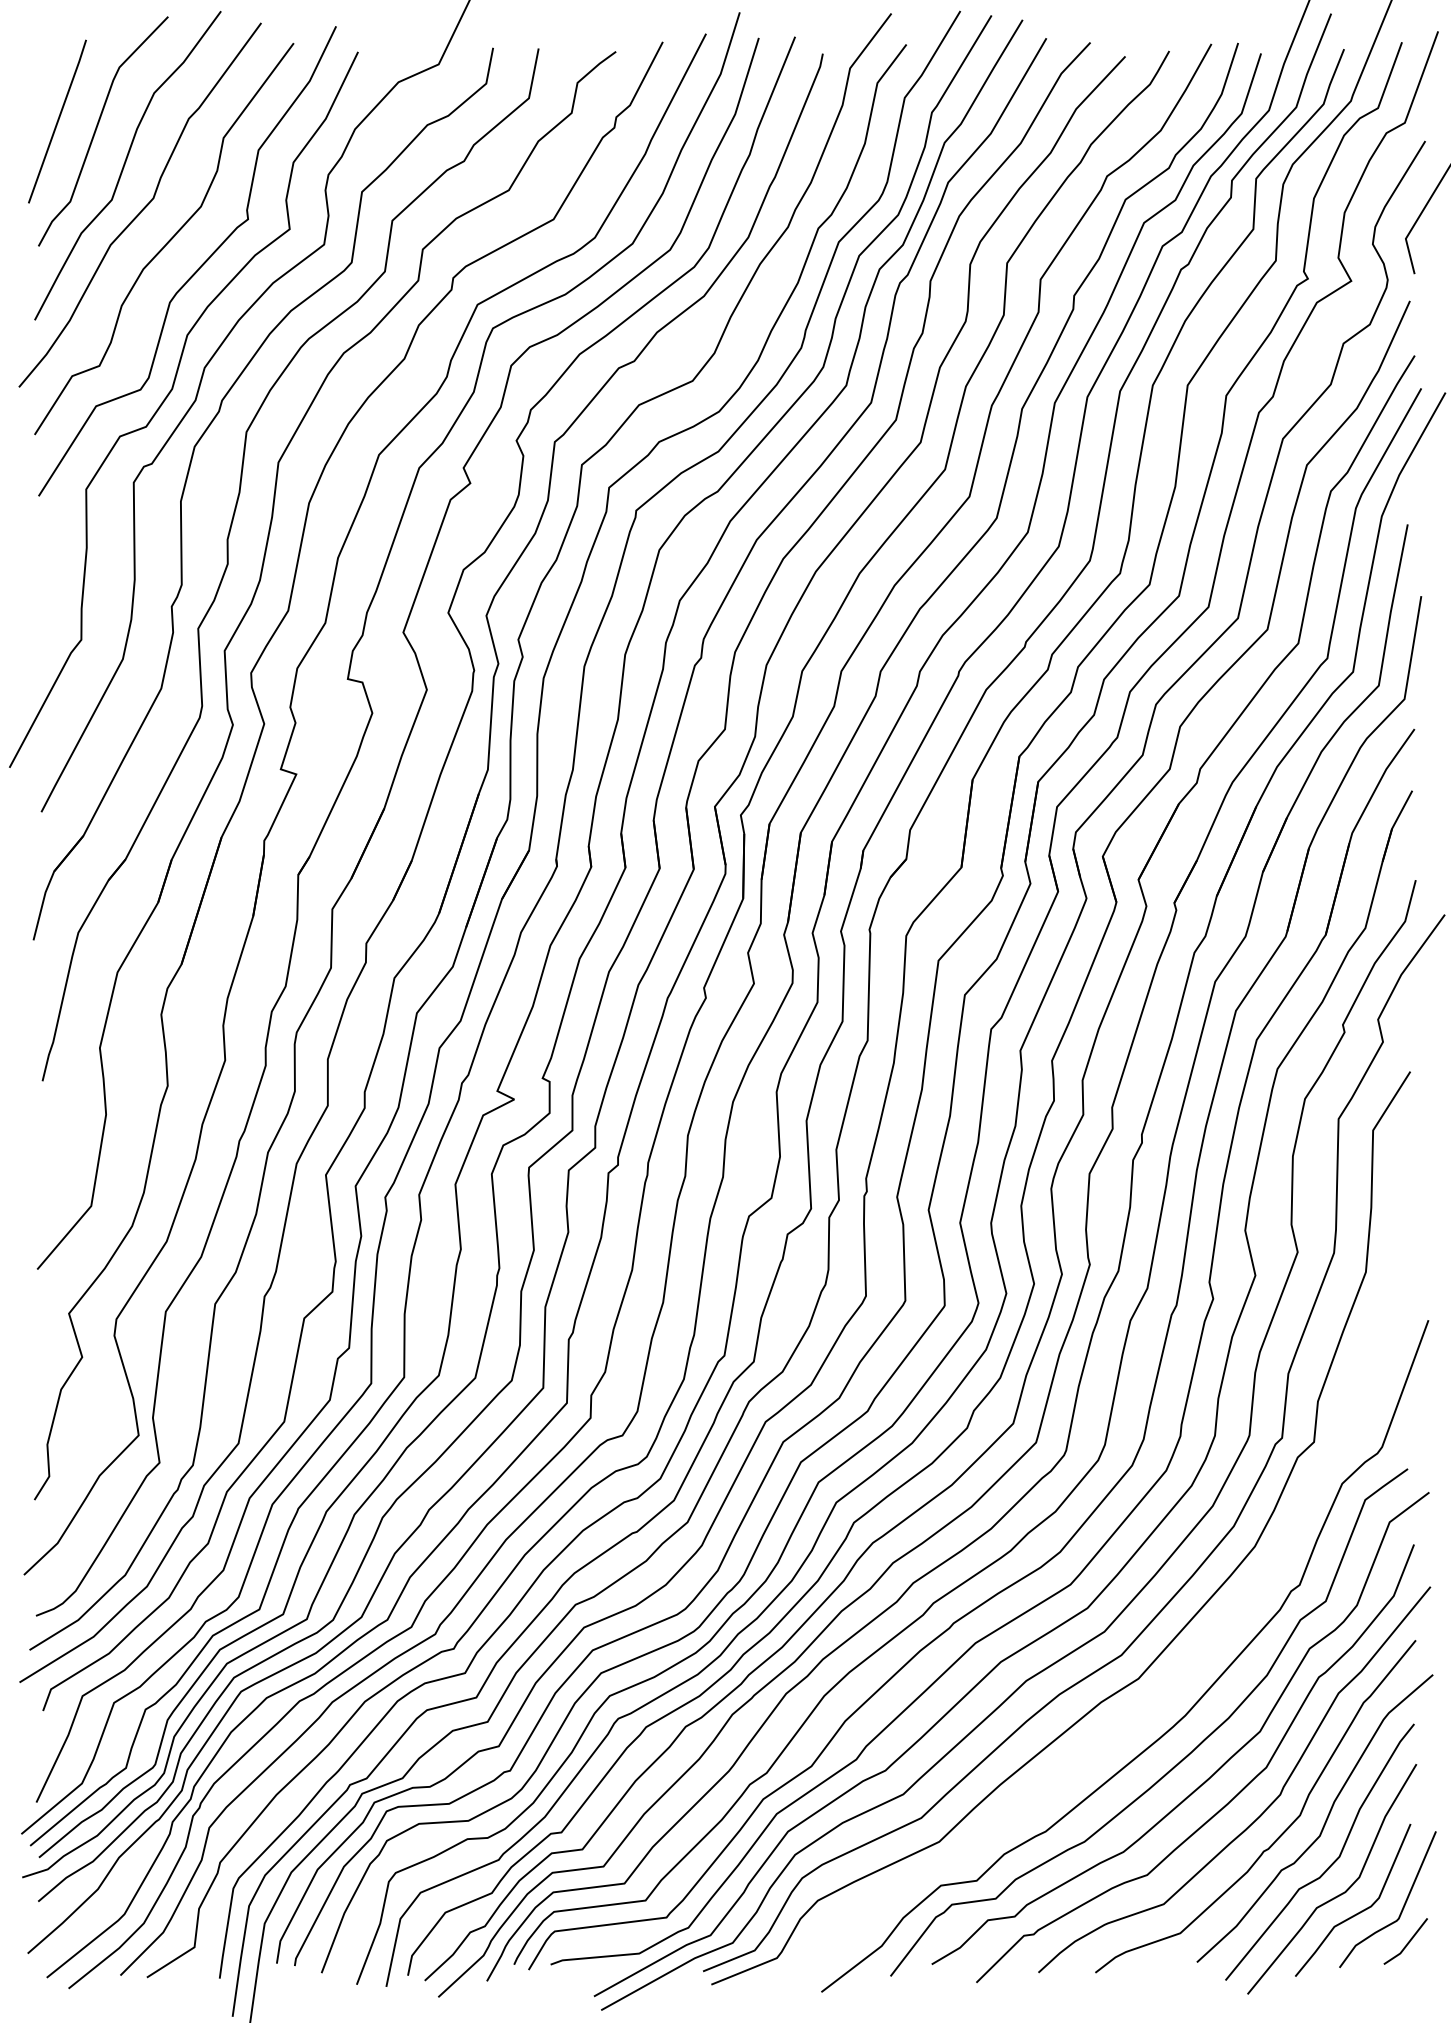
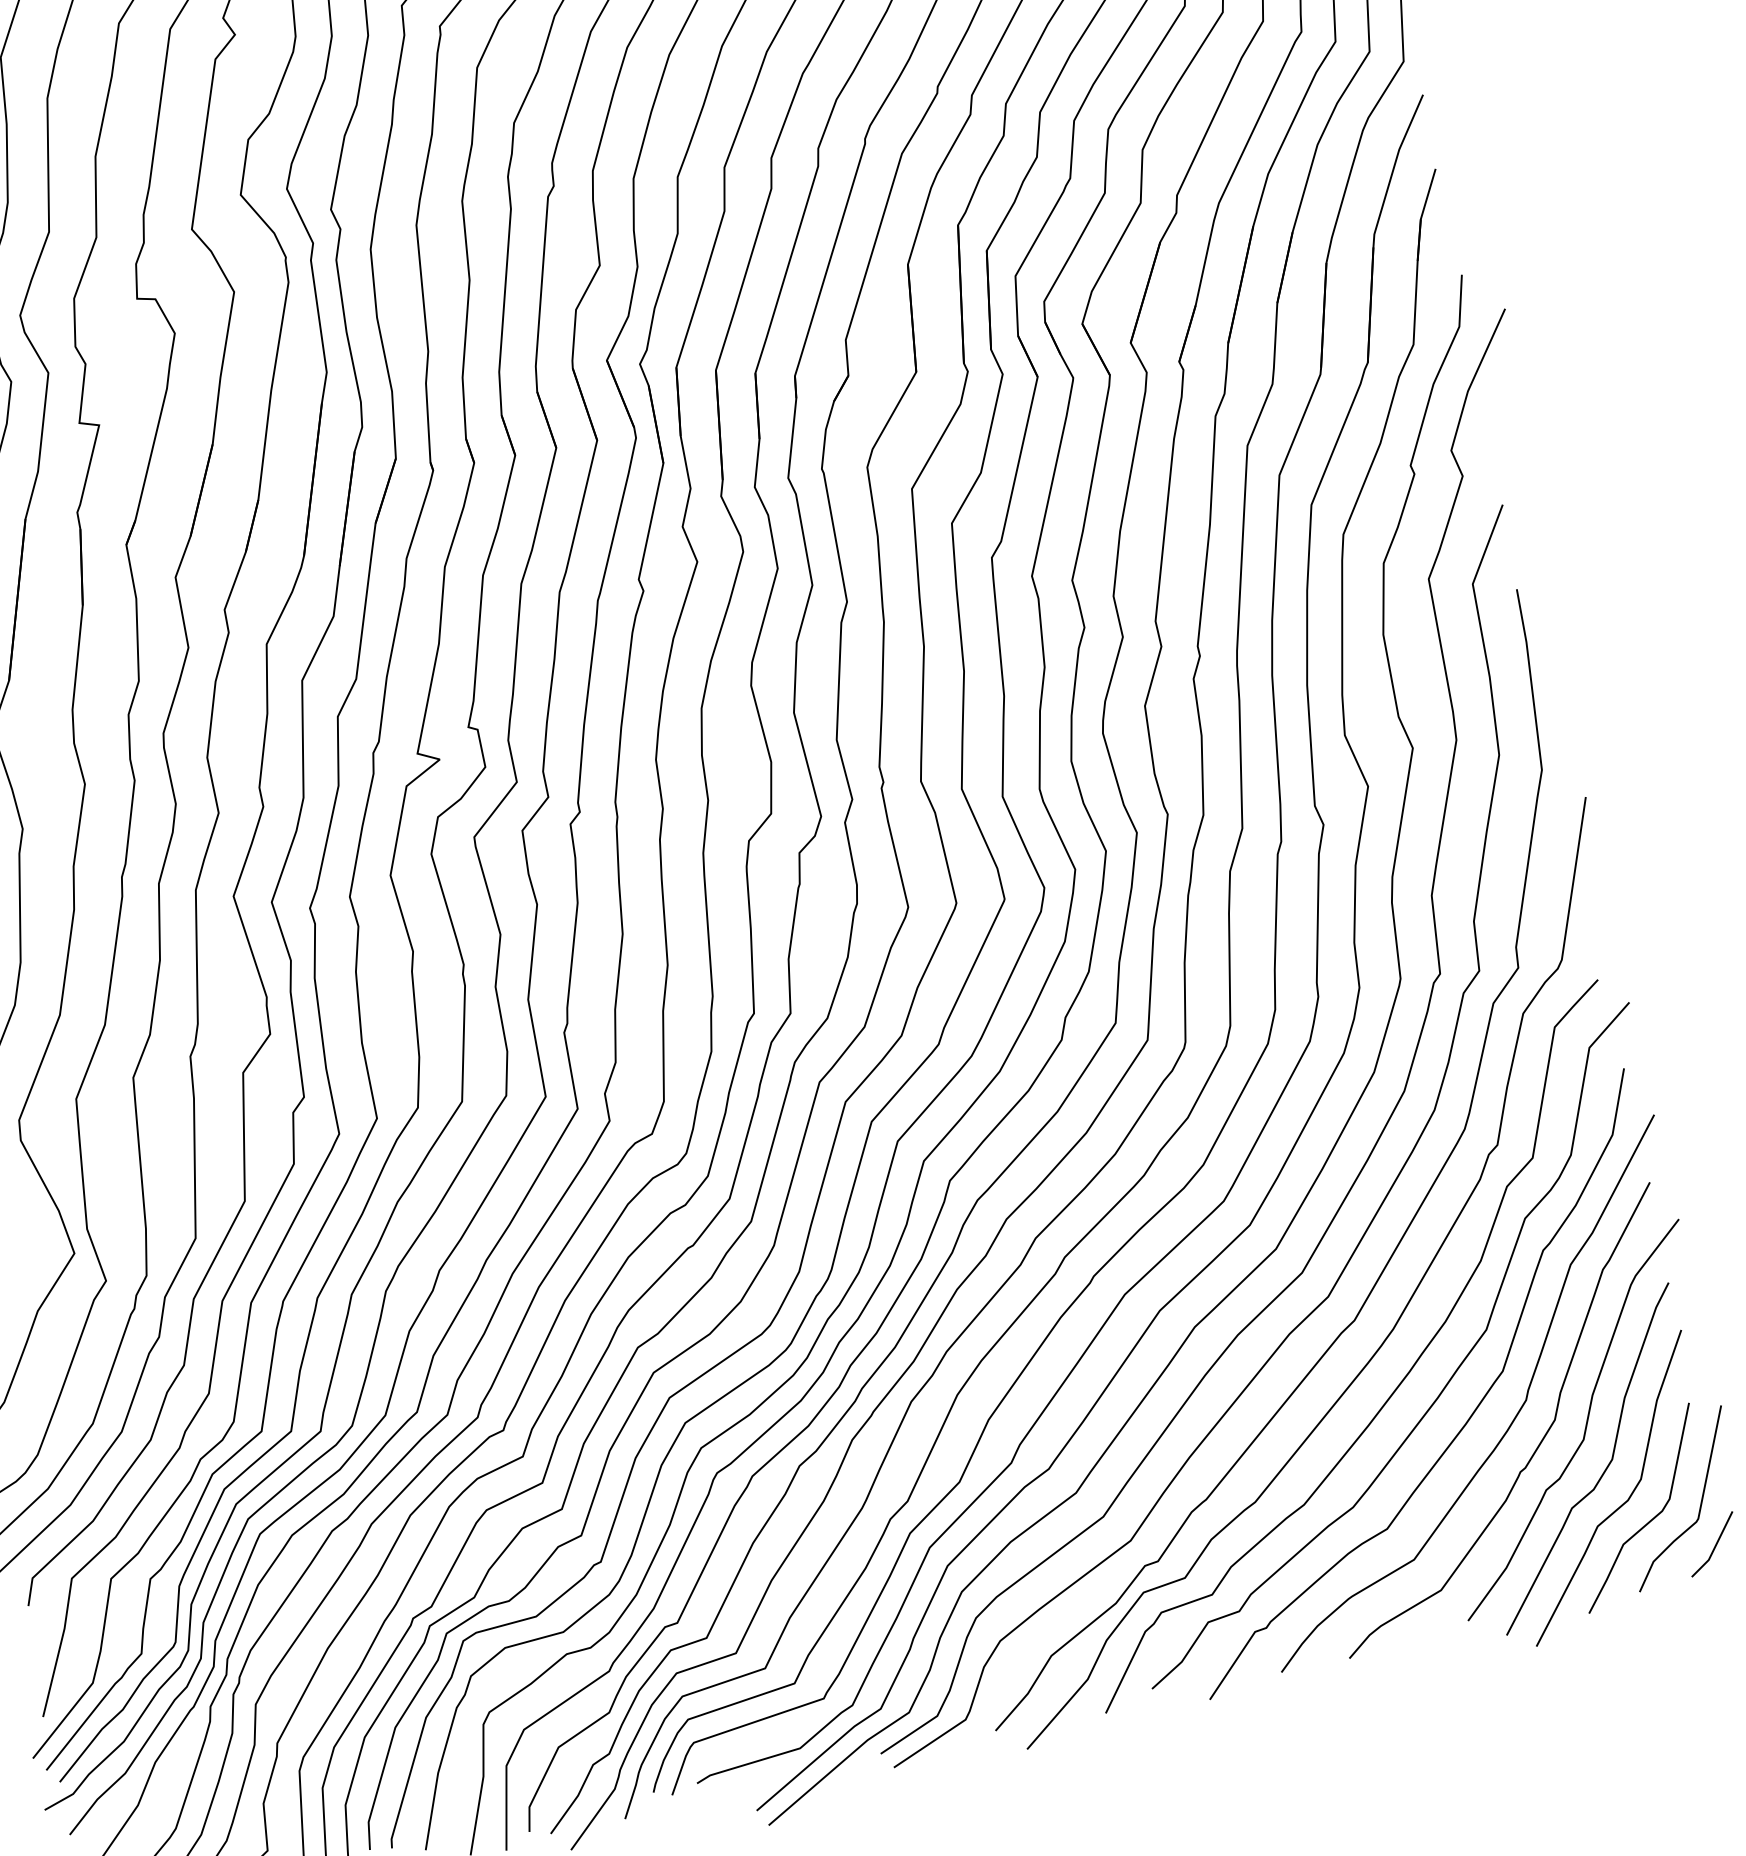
curve: (1205, 1644) -> (1399, 1239), added

